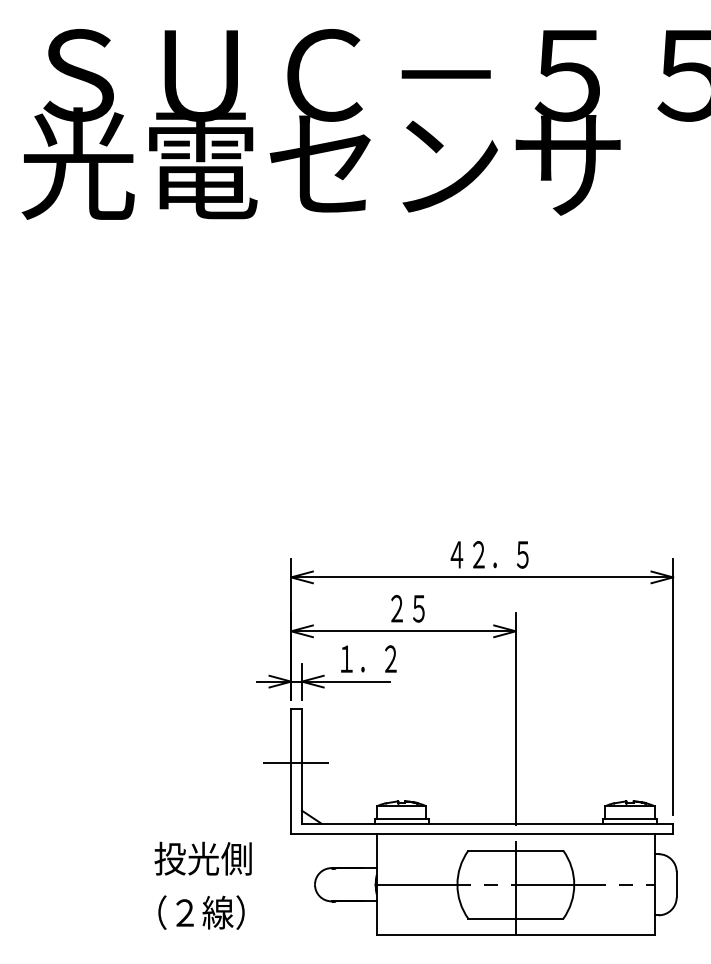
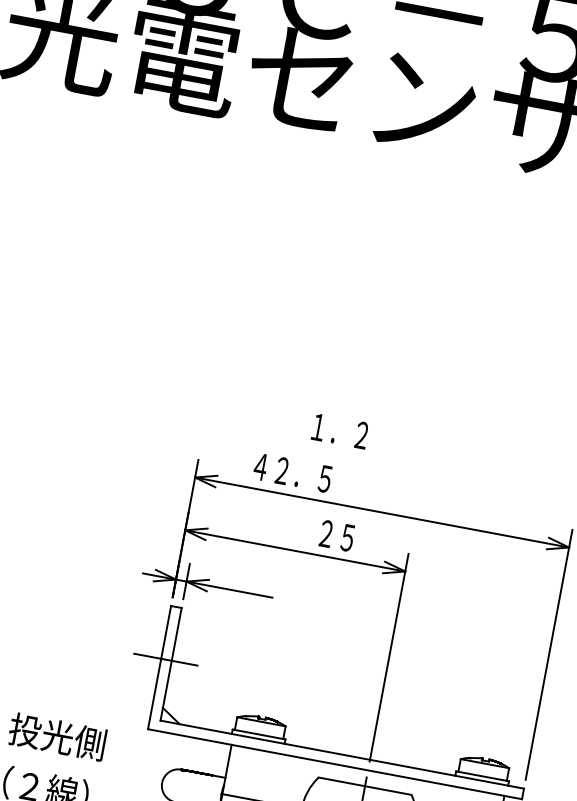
text: (489, 554) -> (292, 472), moved
text: (407, 608) -> (336, 535), moved
text: (368, 658) -> (340, 430), moved

